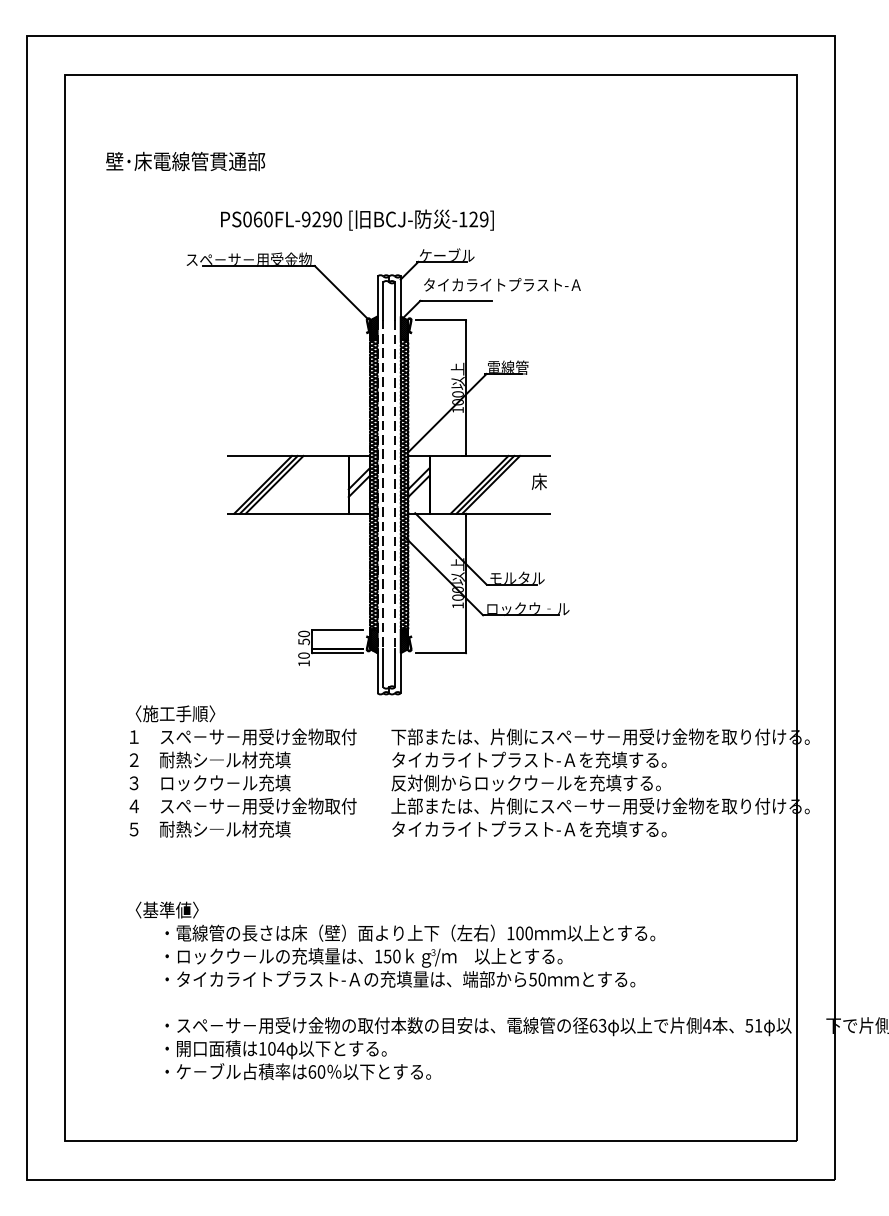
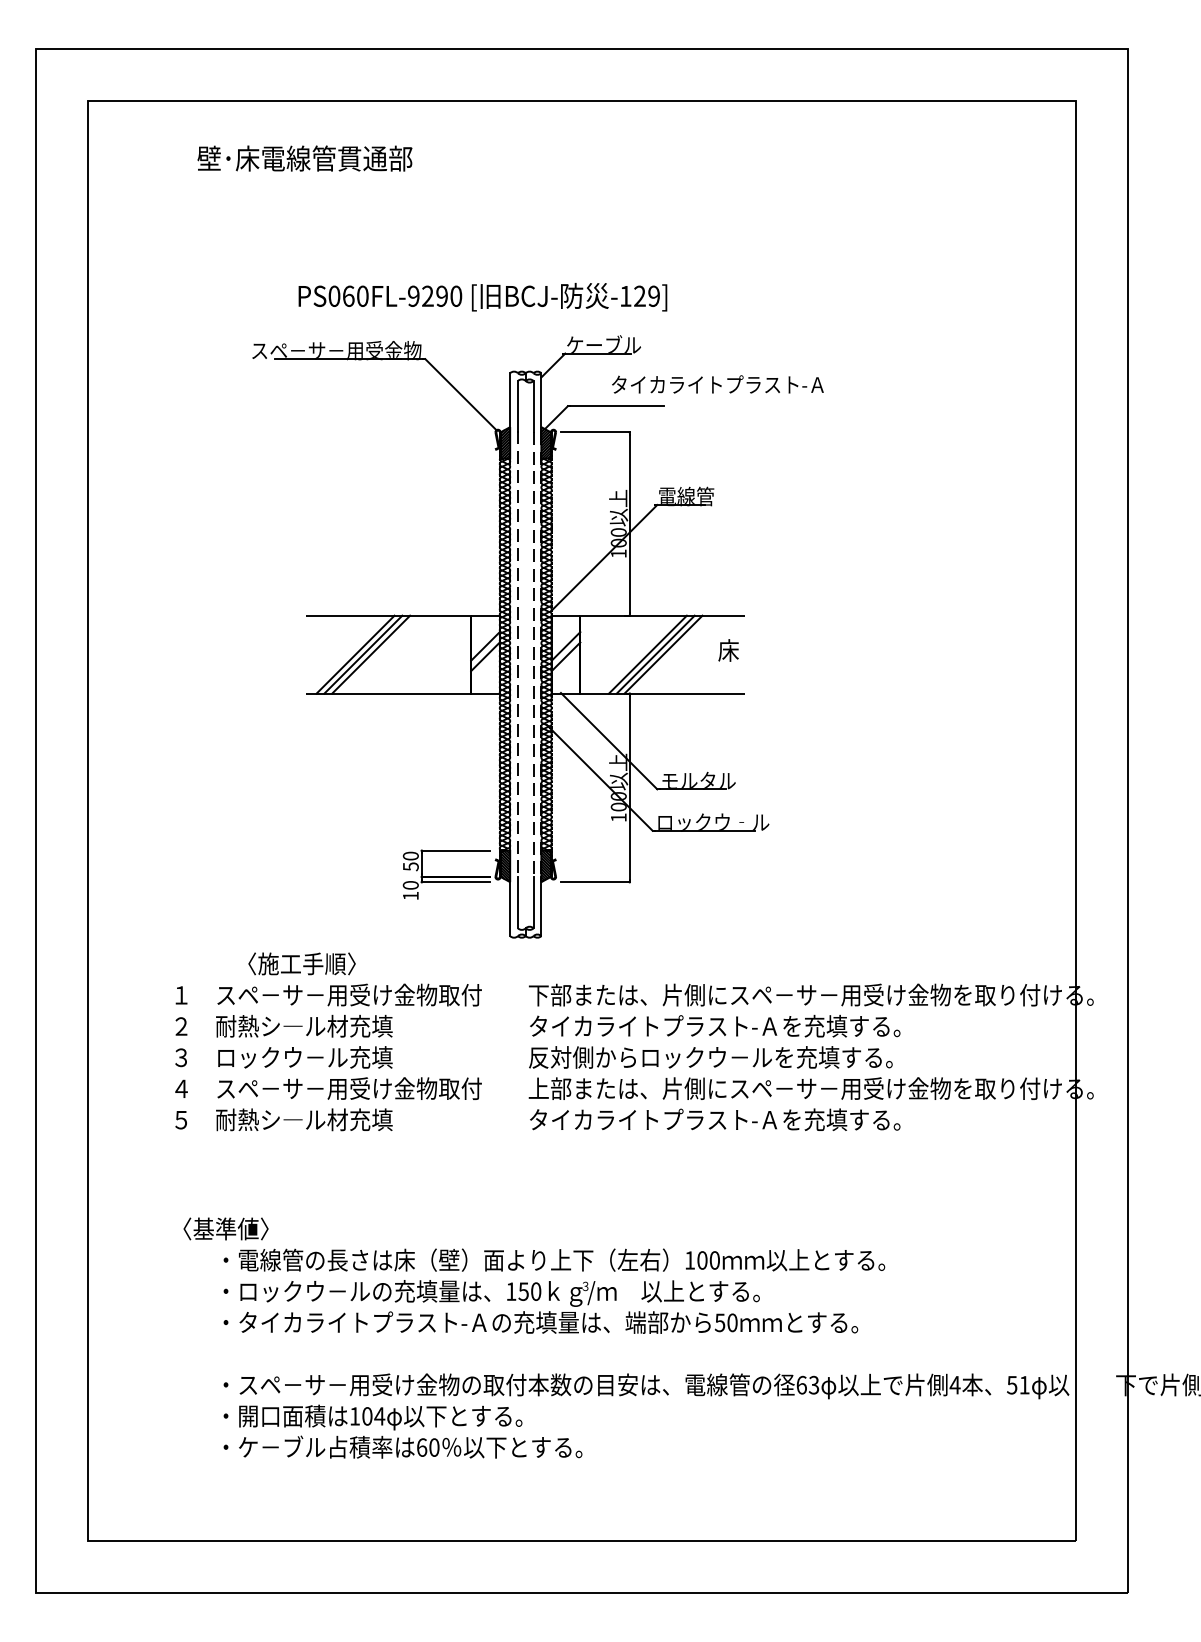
text: (185, 161) -> (304, 158), moved
text: (502, 284) -> (717, 384), moved
text: (175, 713) -> (302, 963), moved

